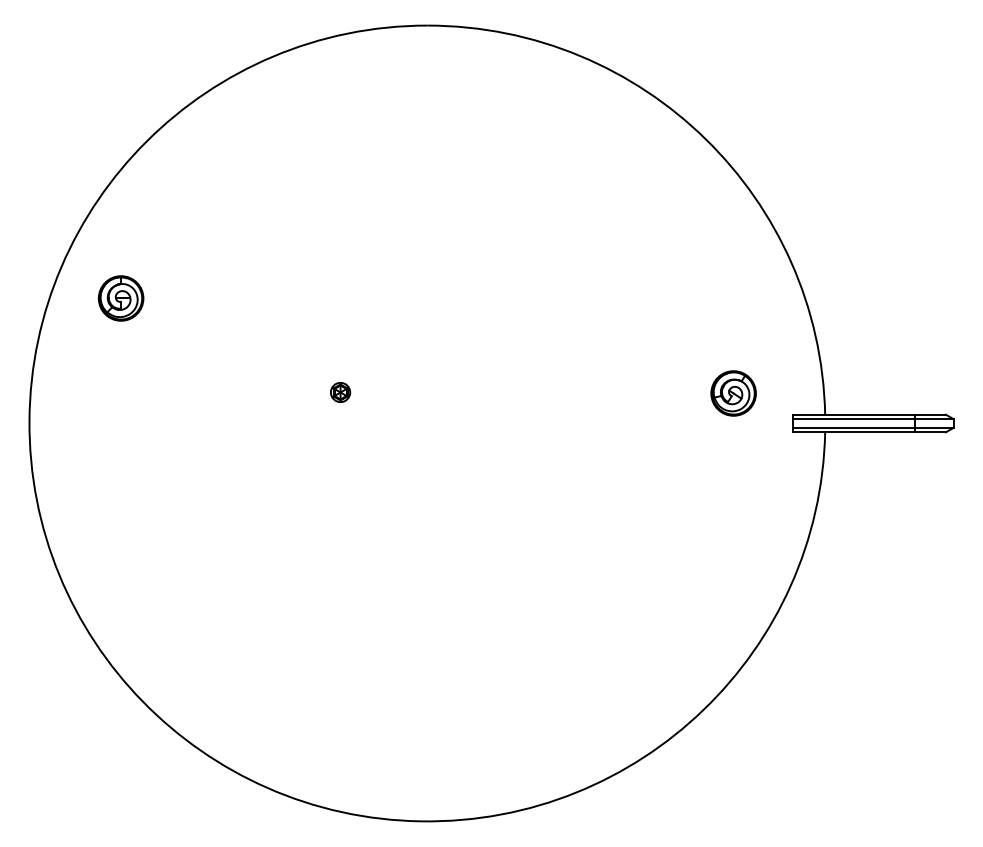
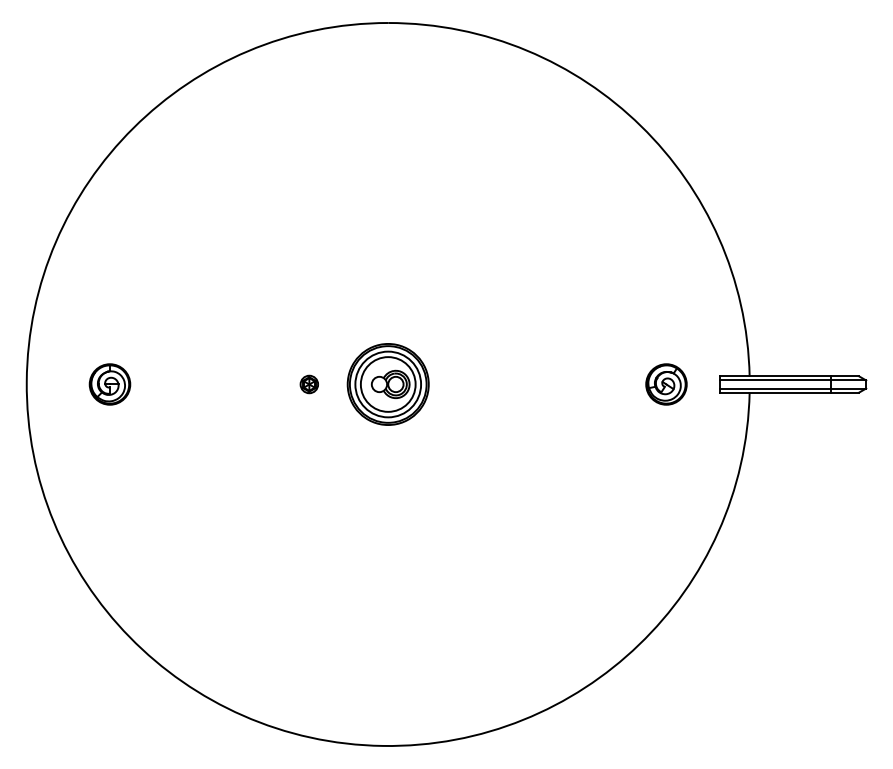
part: (120, 298) -> (109, 384), moved
part: (340, 392) -> (309, 384), moved
part: (733, 393) -> (666, 384), moved
part: (426, 423) -> (387, 384), added

